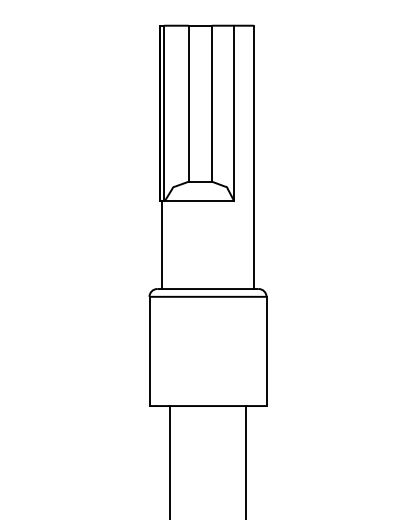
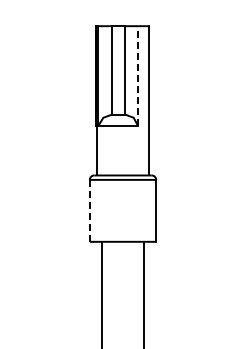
line: (233, 112) -> (137, 75), solid -> dashed
line: (148, 350) -> (89, 210), solid -> dashed

